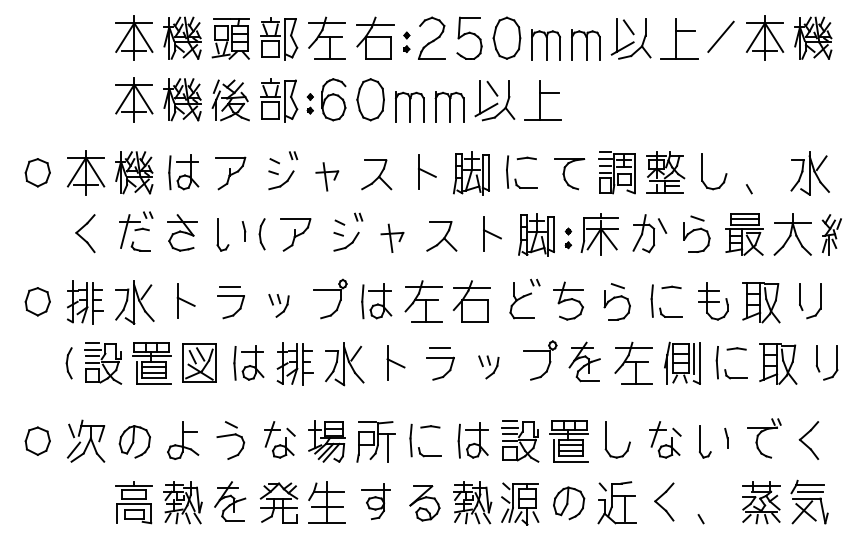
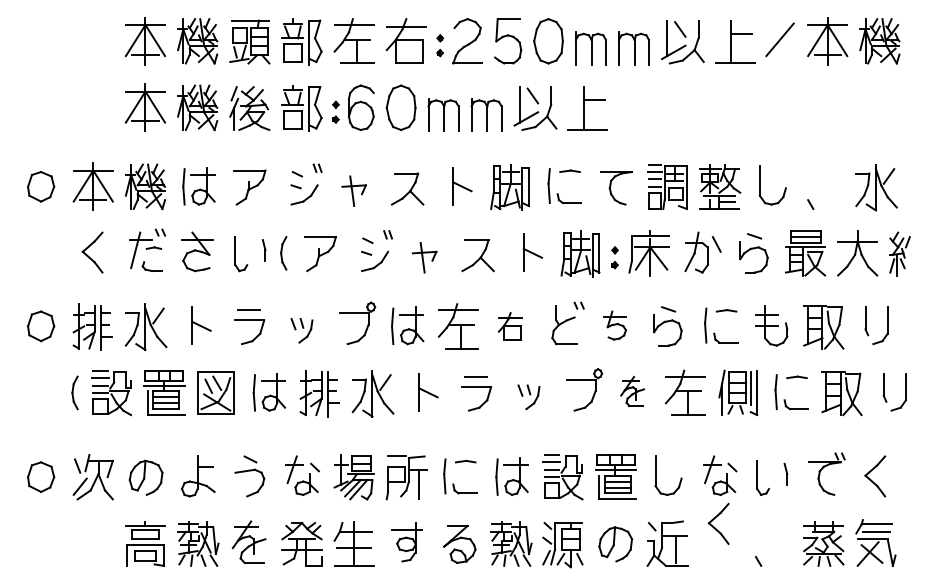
part: (471, 301) -> (510, 326), size x0.6
part: (567, 301) -> (614, 325), size x0.7
part: (584, 362) -> (632, 391), size x0.7
part: (664, 501) -> (718, 523), moved

